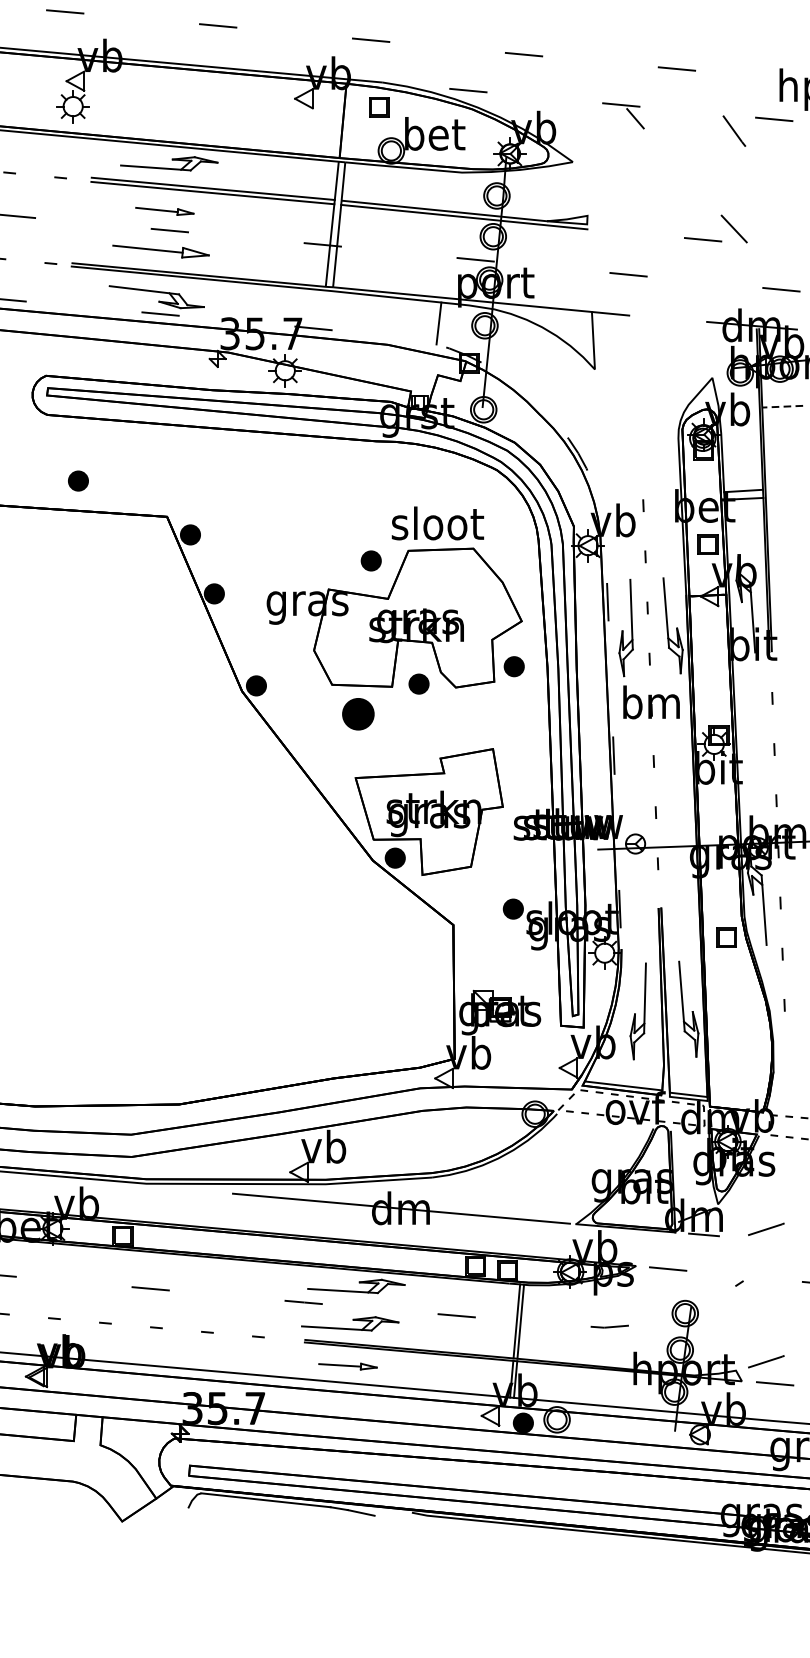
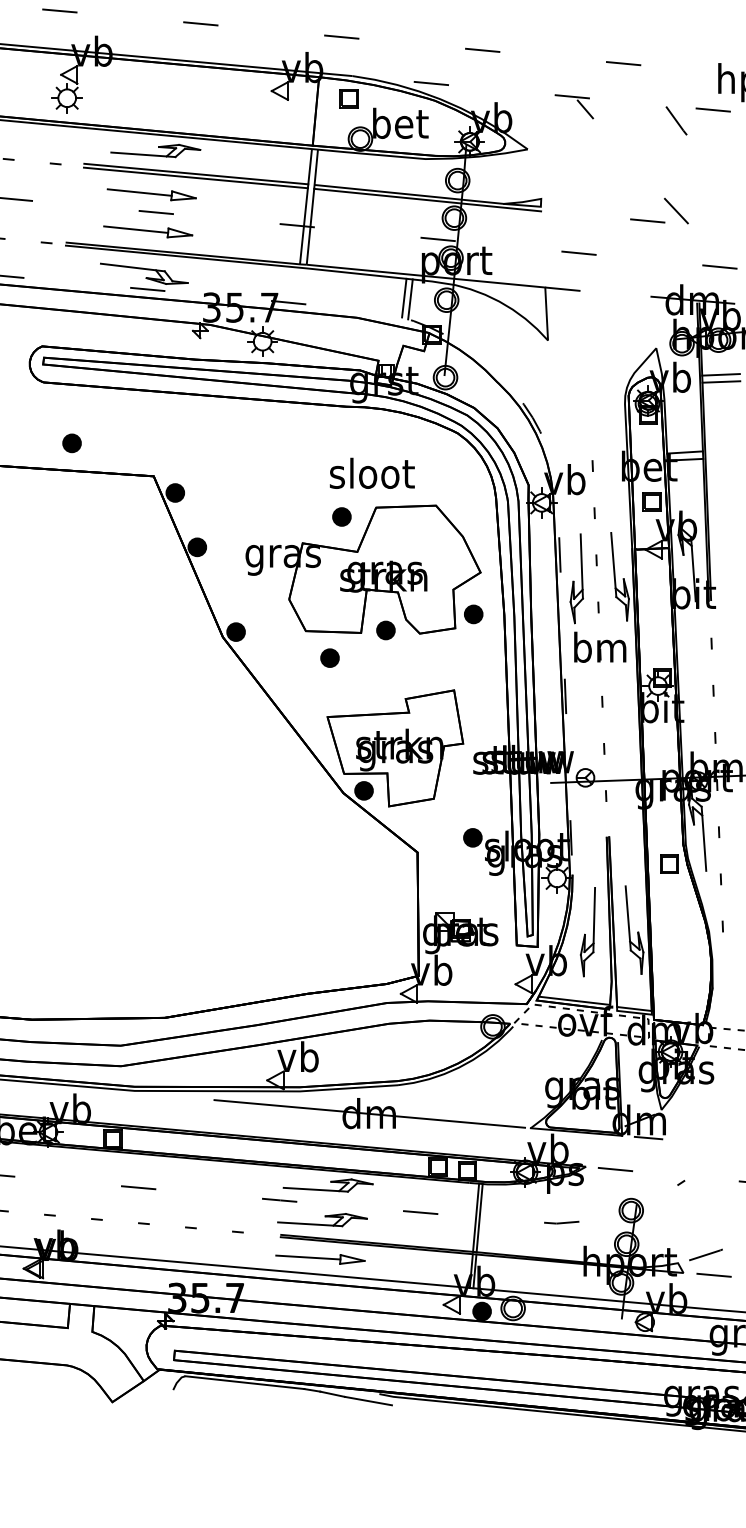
part: (164, 211) -> (151, 194), size x1.67
line: (445, 324) -> (410, 299), added
line: (783, 406) -> (721, 374), dashed -> solid
line: (783, 413) -> (721, 381), added
text: (437, 522) -> (371, 472), moved
part: (357, 713) -> (329, 657), size x0.62
line: (765, 1228) -> (705, 1132), removed
part: (348, 1366) -> (320, 1259), size x1.67
line: (400, 1519) -> (368, 1400), added

